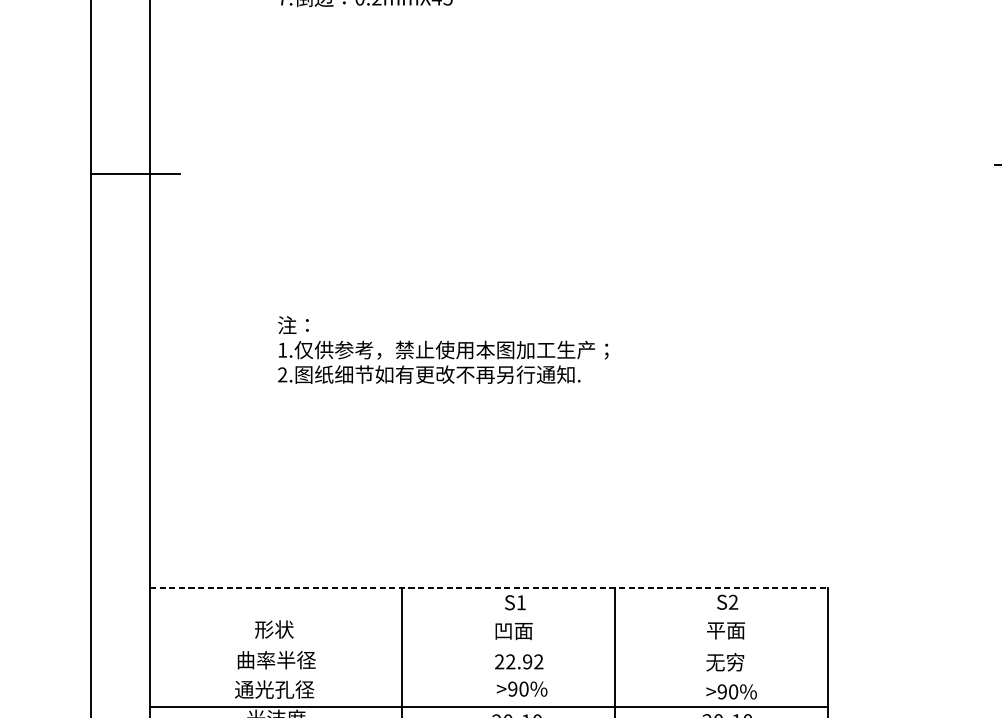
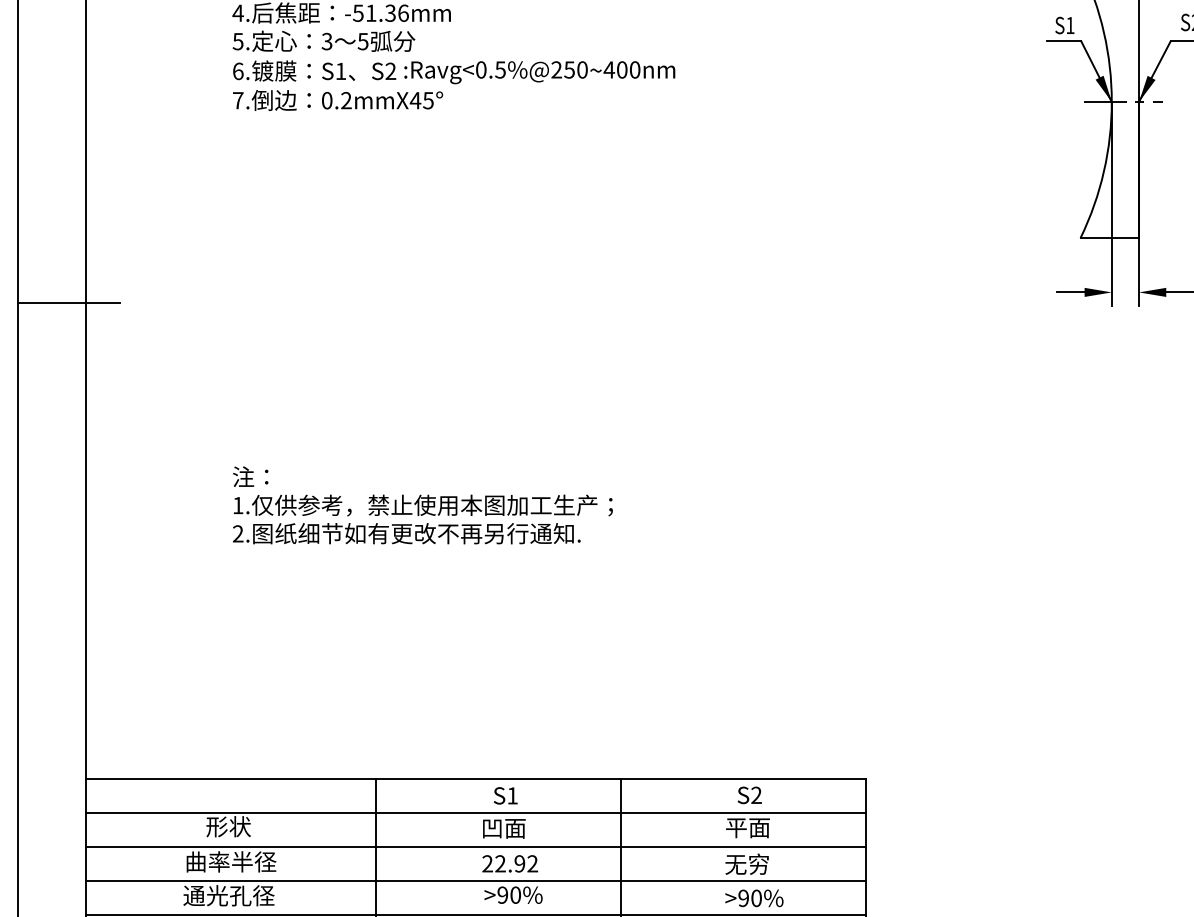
line: (489, 588) -> (475, 779), dashed -> solid
line: (489, 618) -> (475, 813), added
line: (489, 647) -> (475, 847), added
line: (489, 677) -> (475, 881), added

